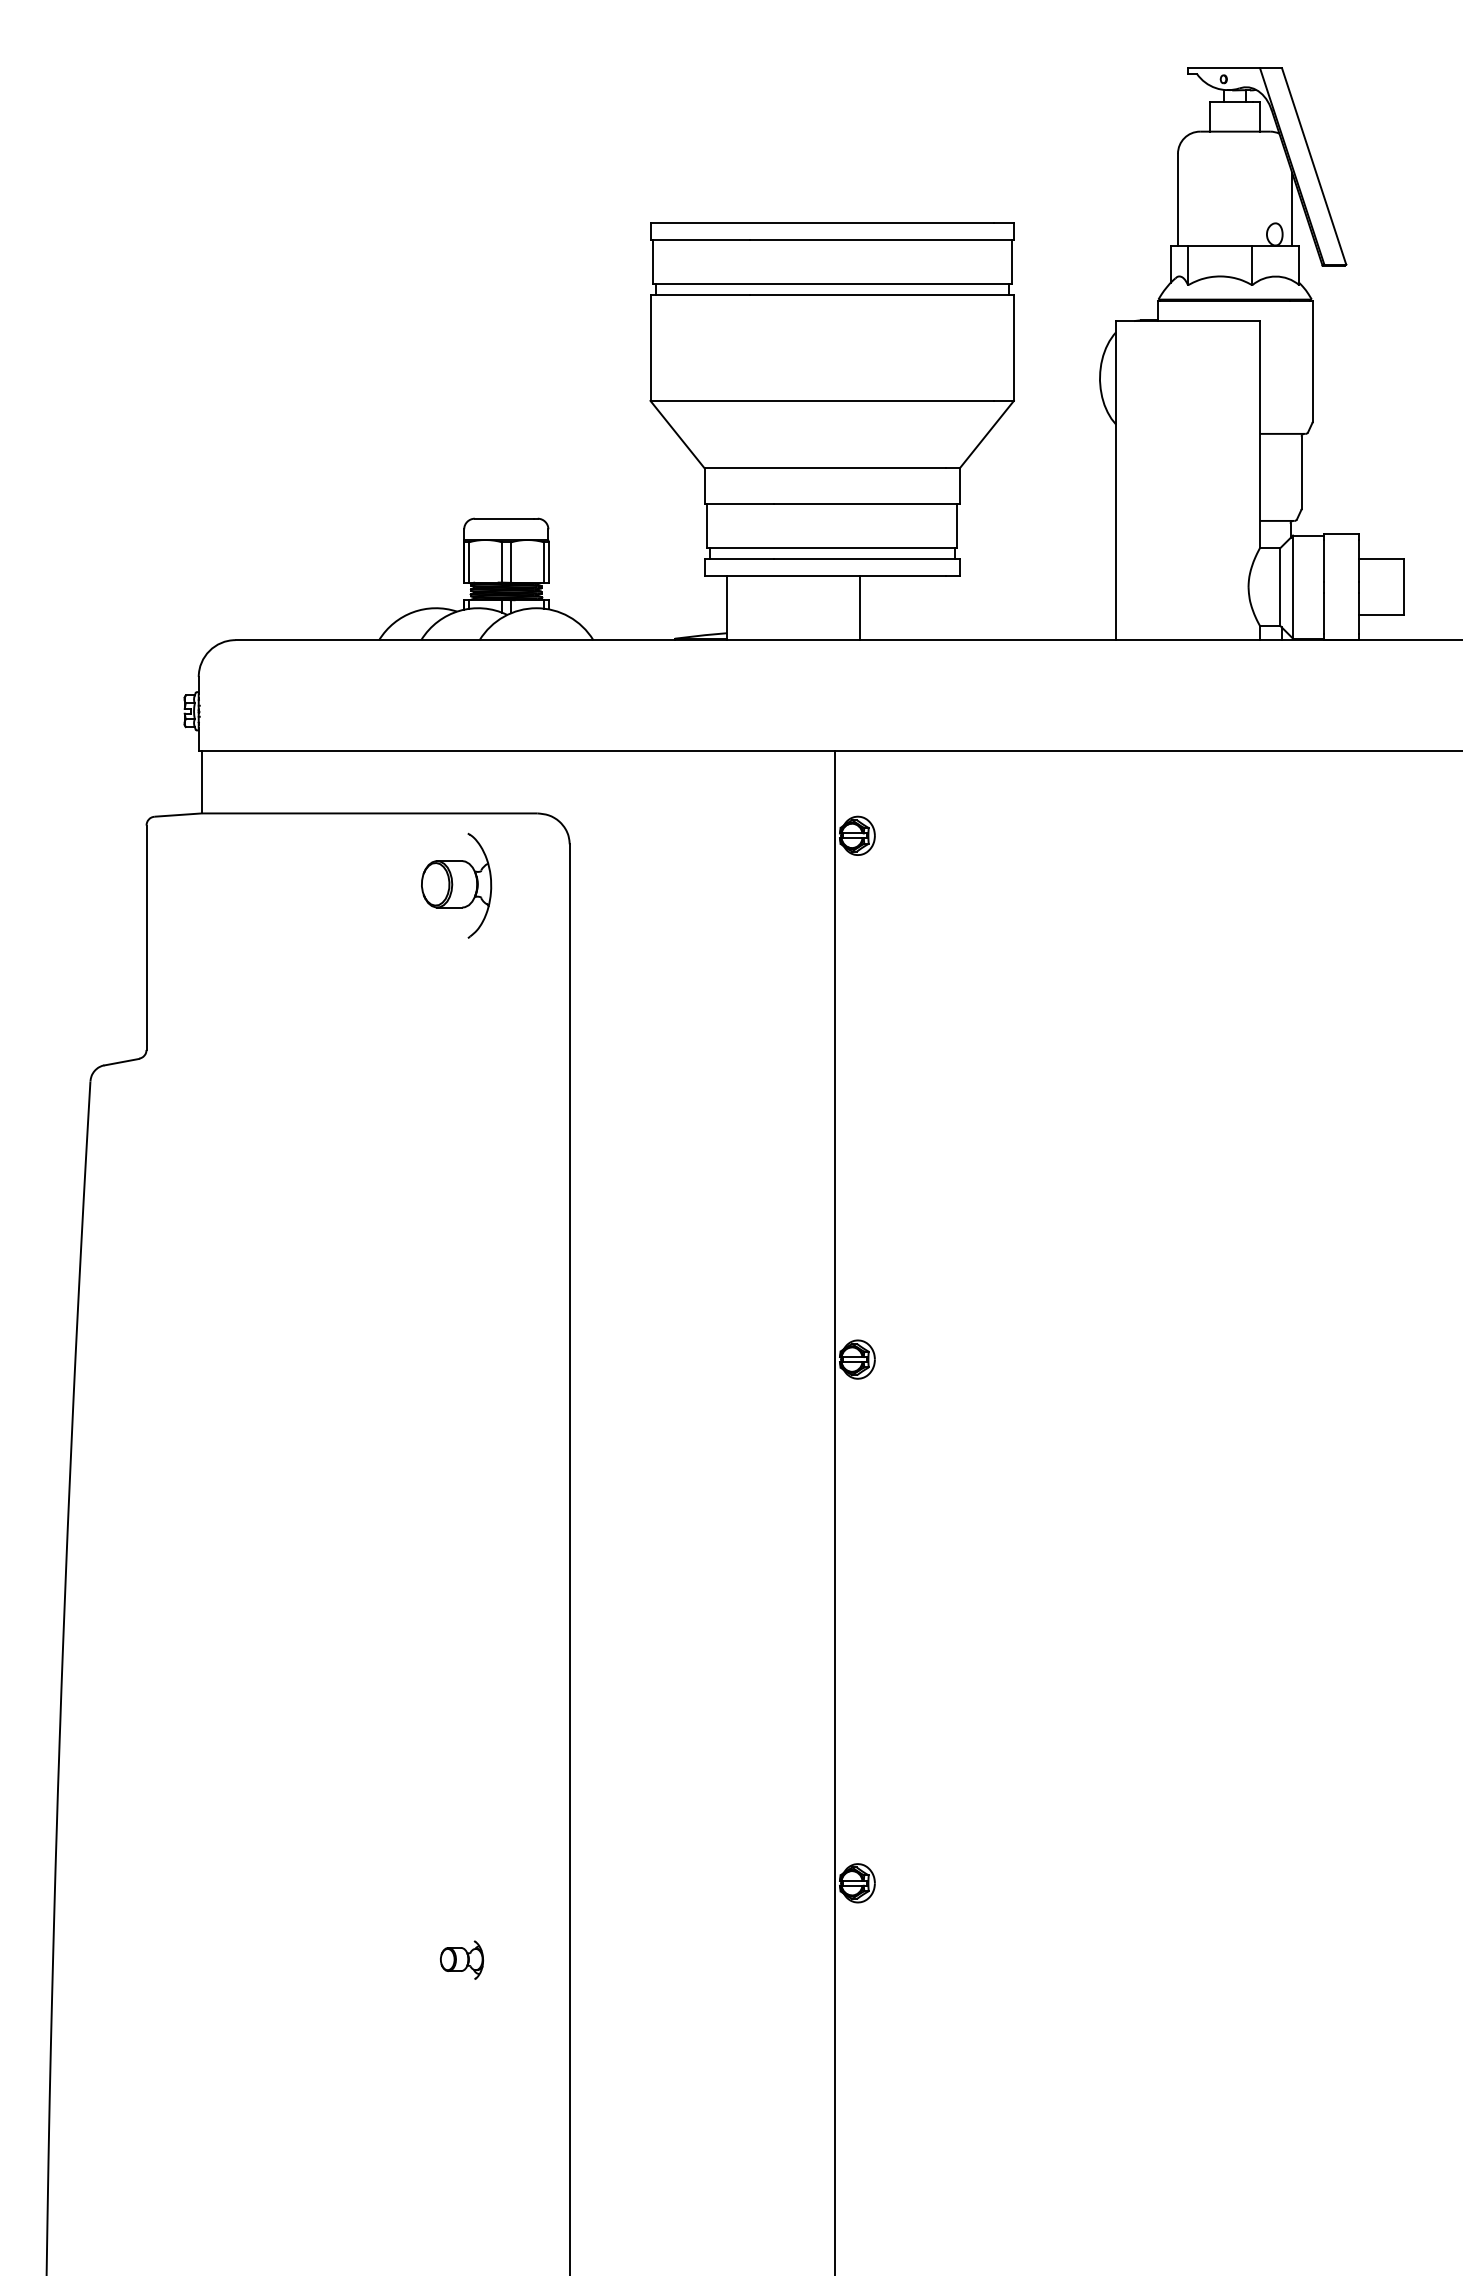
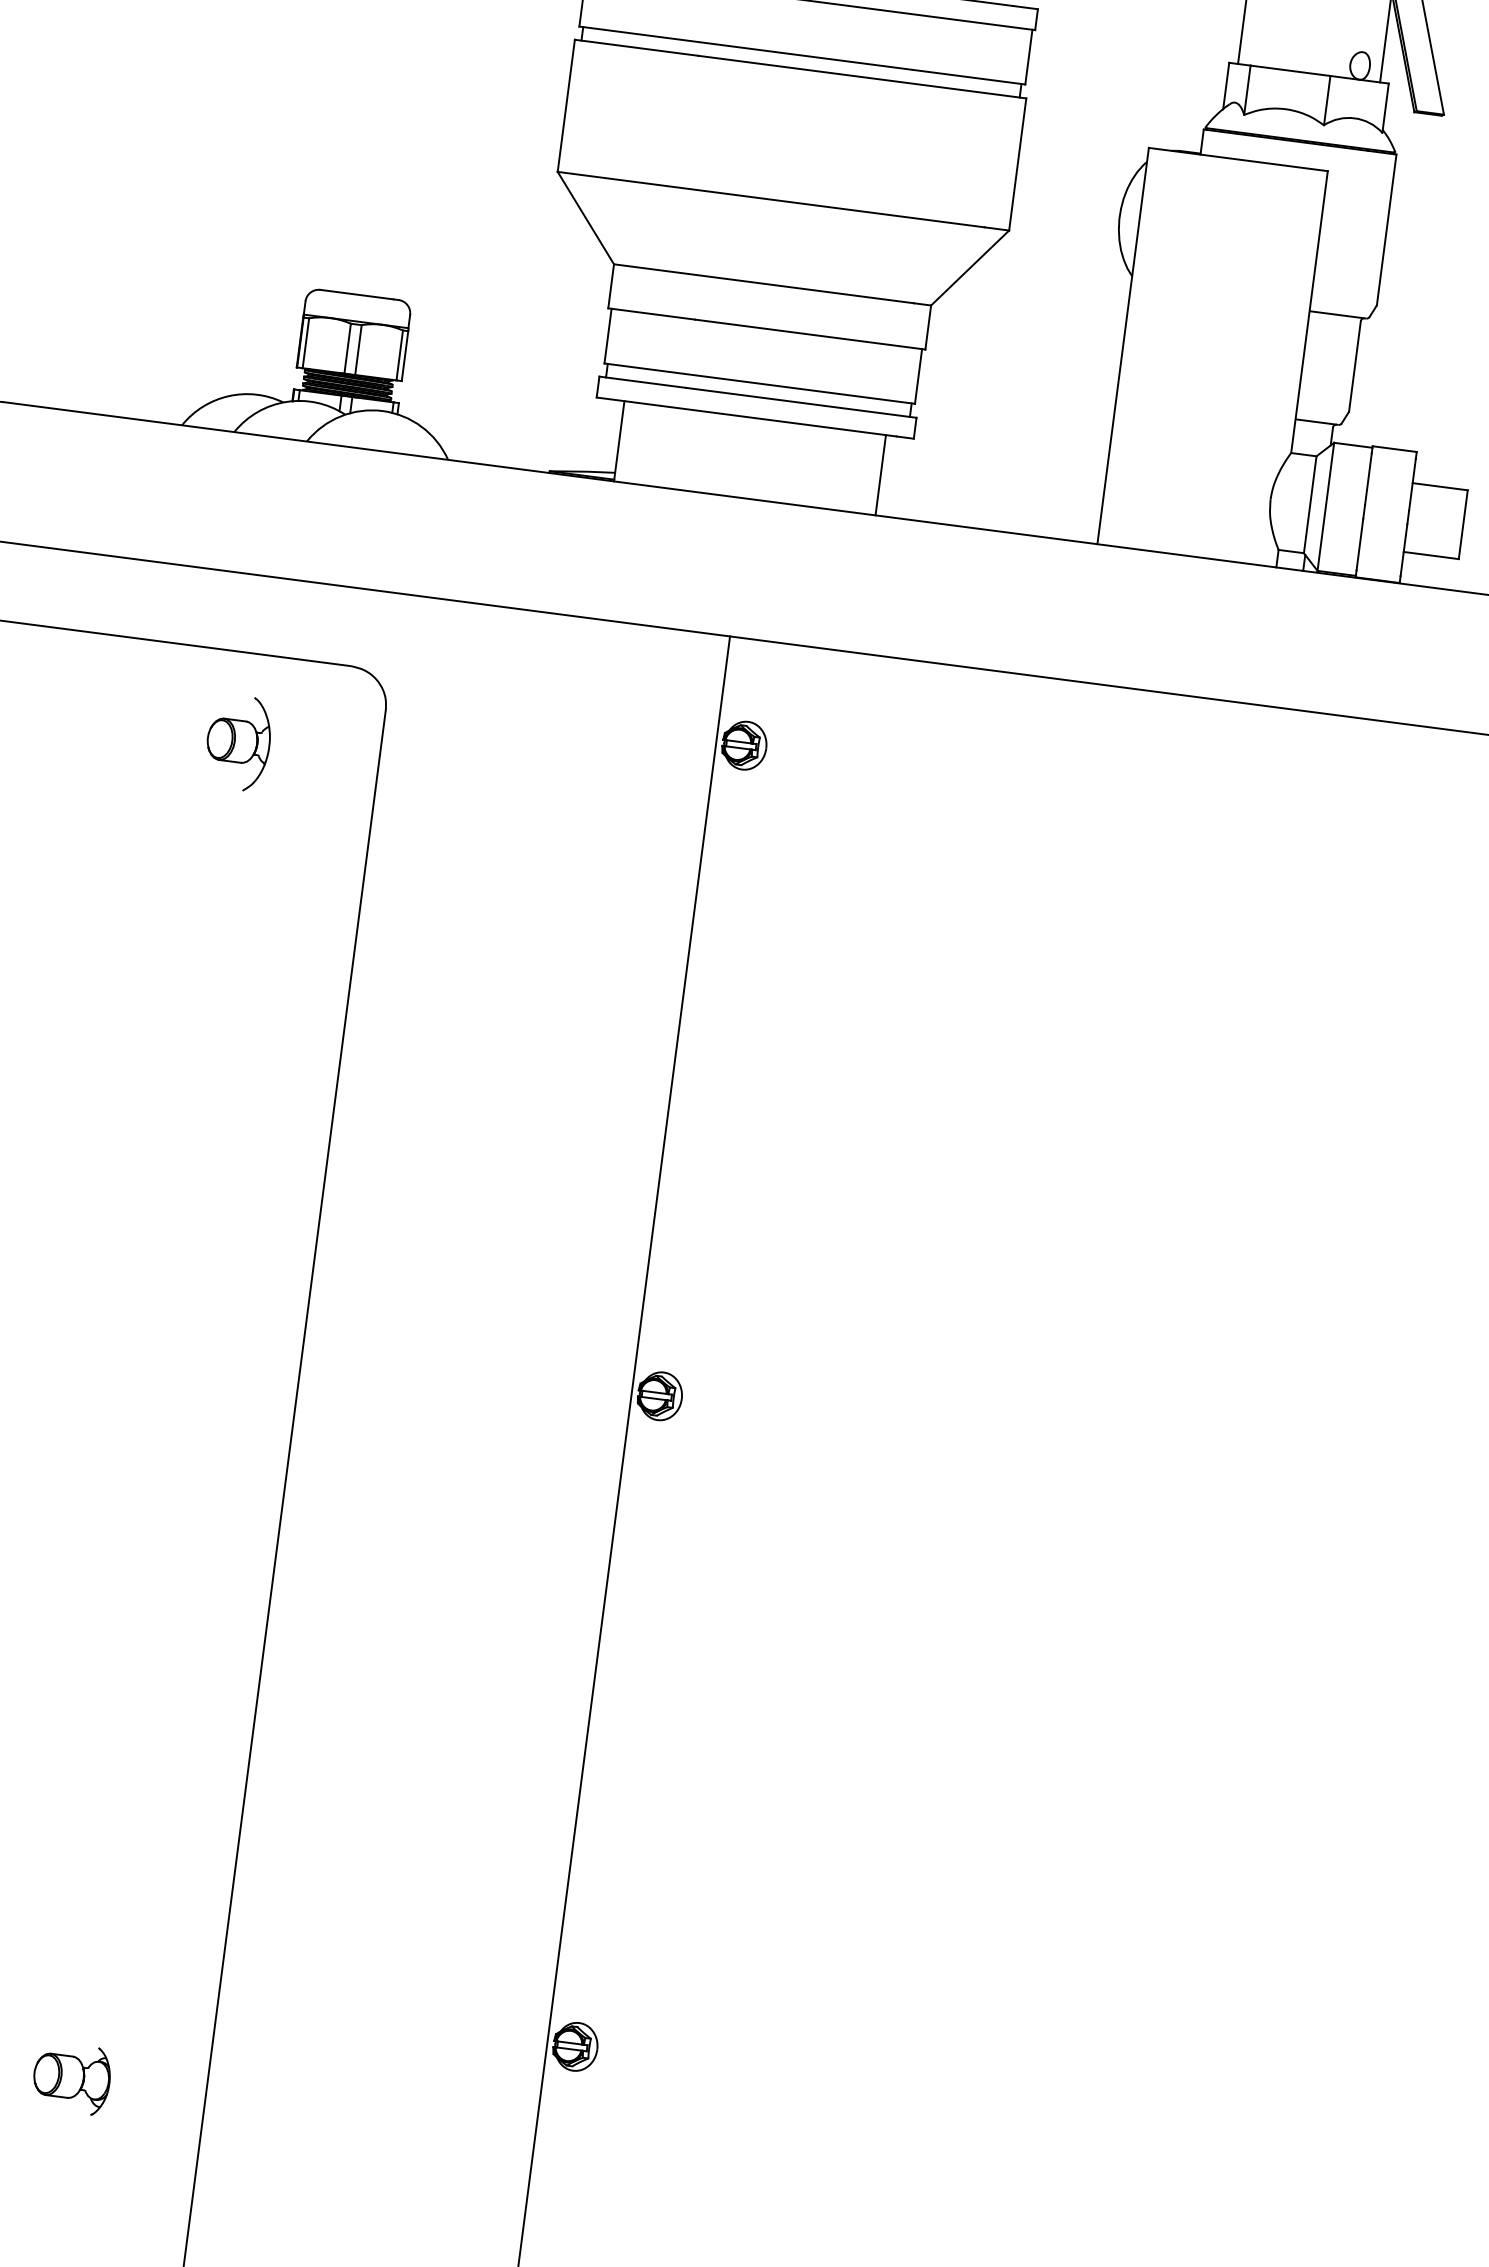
line: (860, 607) -> (880, 474), moved
part: (456, 885) -> (238, 742), size x0.71
part: (461, 1959) -> (71, 2077), size x1.43

